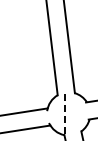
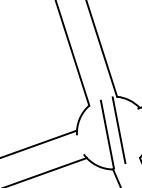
line: (72, 112) -> (119, 129), added
line: (65, 114) -> (108, 134), dashed -> solid

